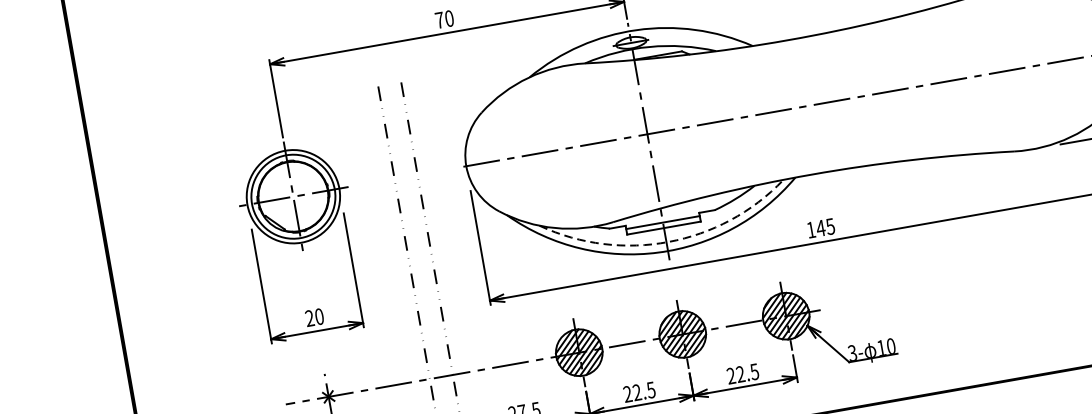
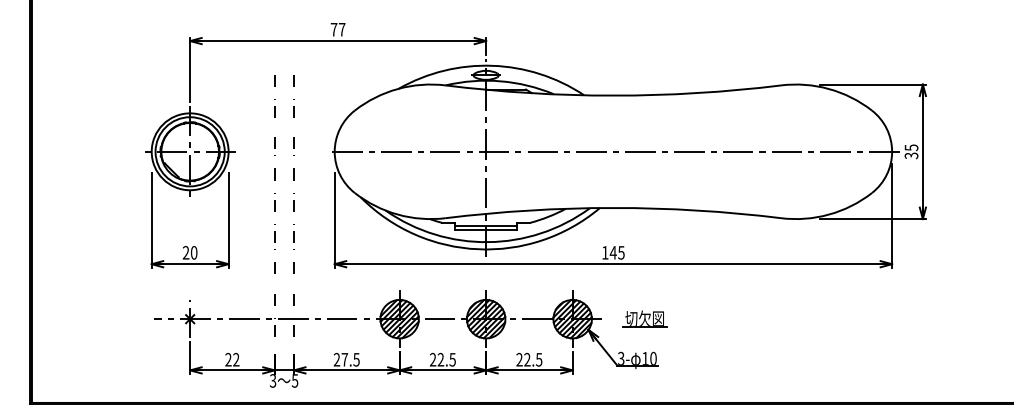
text: (448, 18) -> (341, 29), 70 -> 77
arc: (669, 242) -> (488, 242), dashed -> solid
part: (871, 300) -> (644, 318), added

